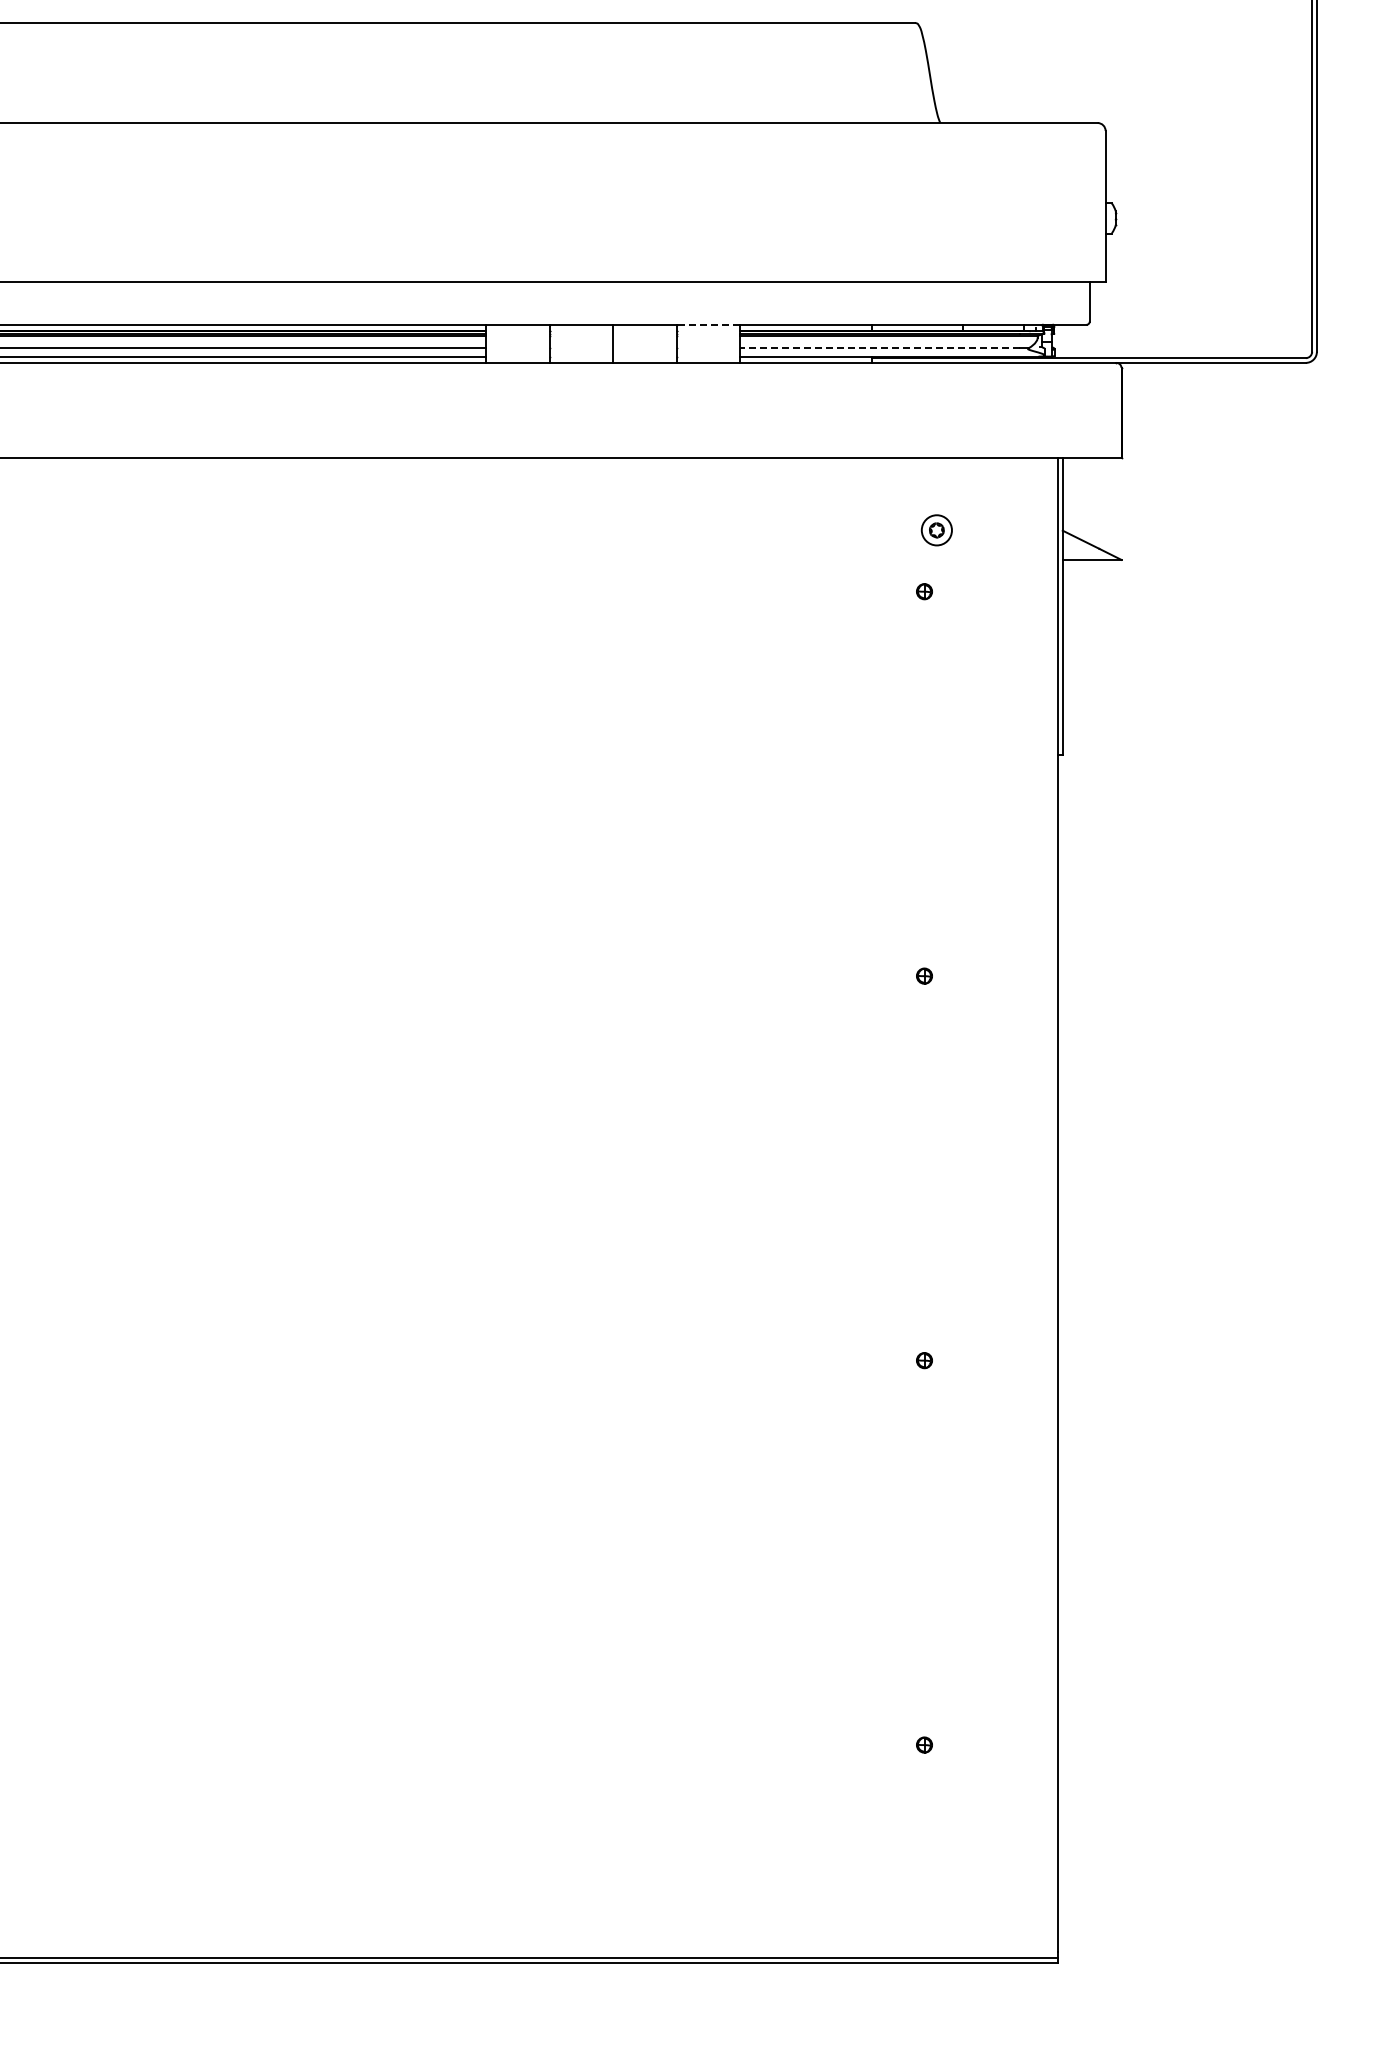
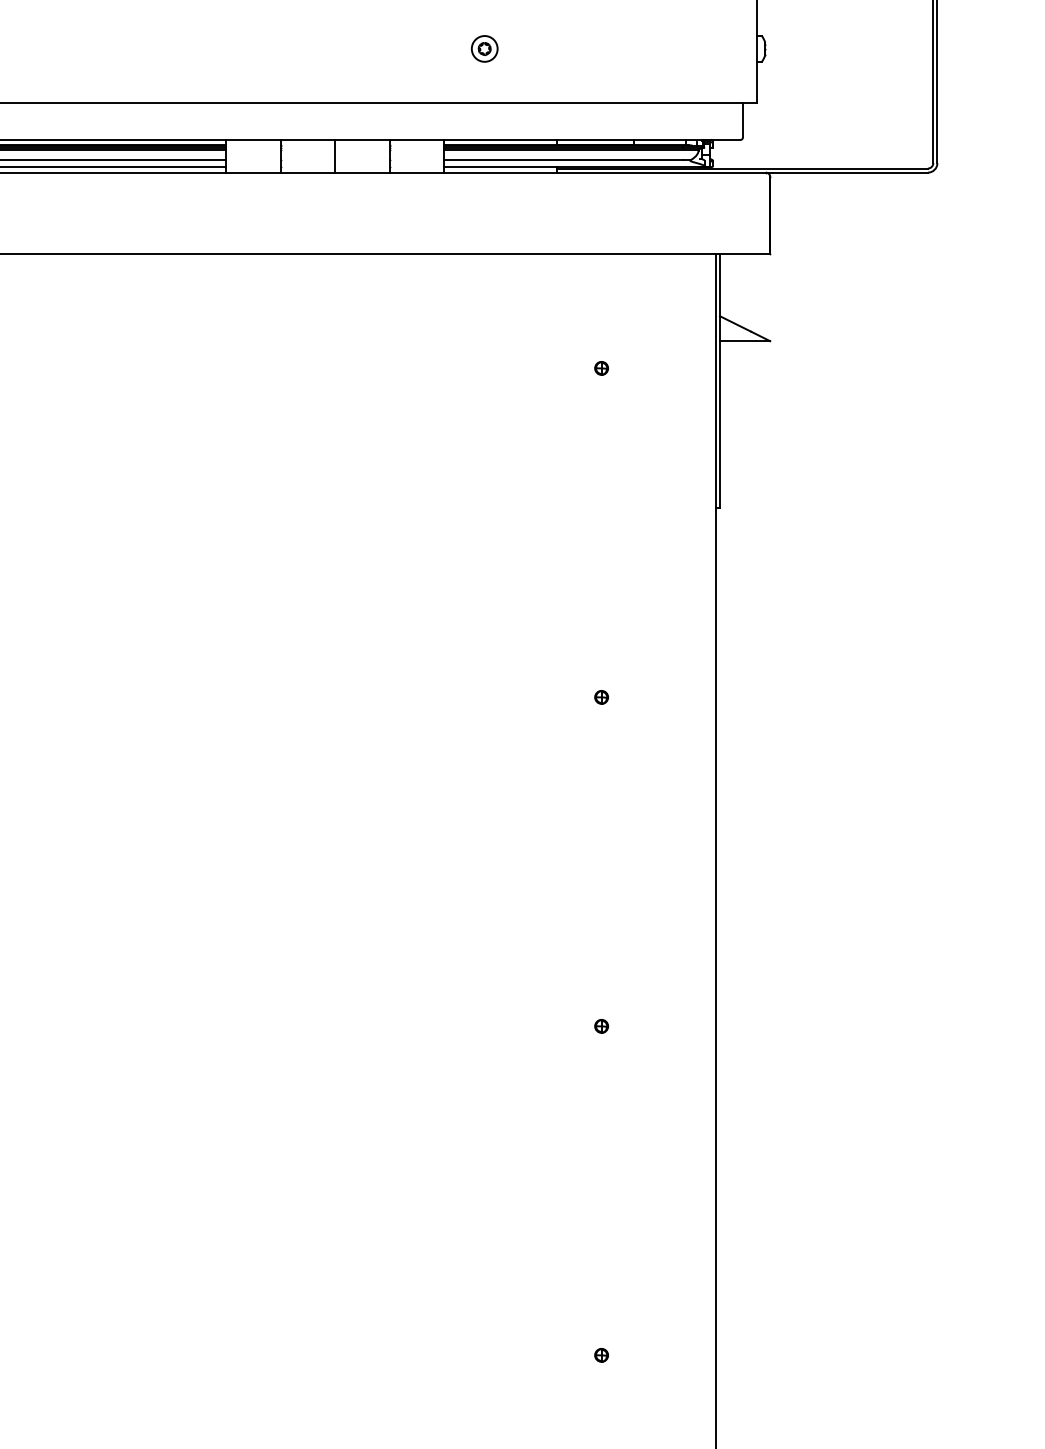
line: (708, 324) -> (416, 139), dashed -> solid
line: (879, 348) -> (563, 160), dashed -> solid
part: (936, 530) -> (484, 49), moved

